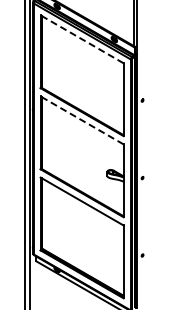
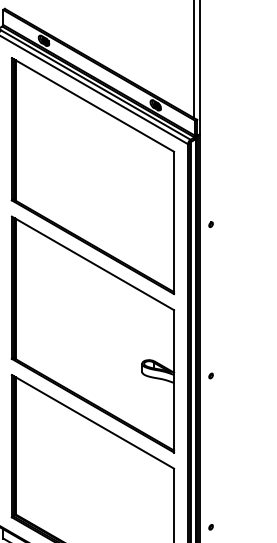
line: (82, 39) -> (93, 105), dashed -> solid
line: (82, 120) -> (93, 263), dashed -> solid

